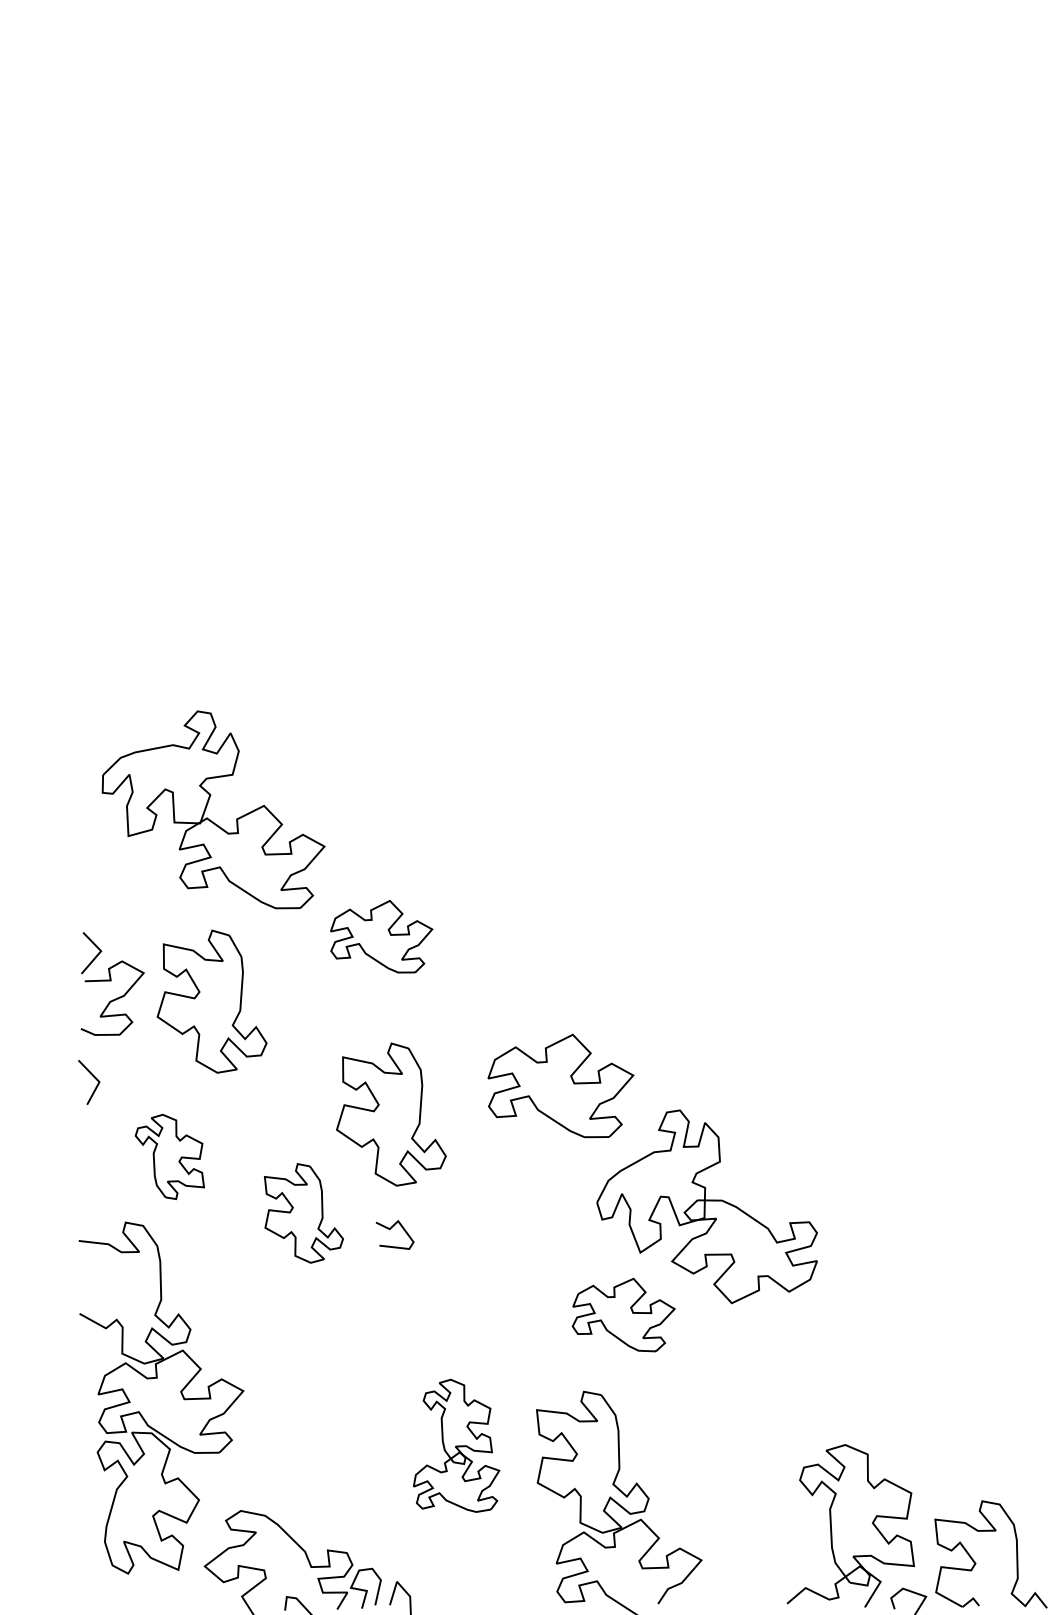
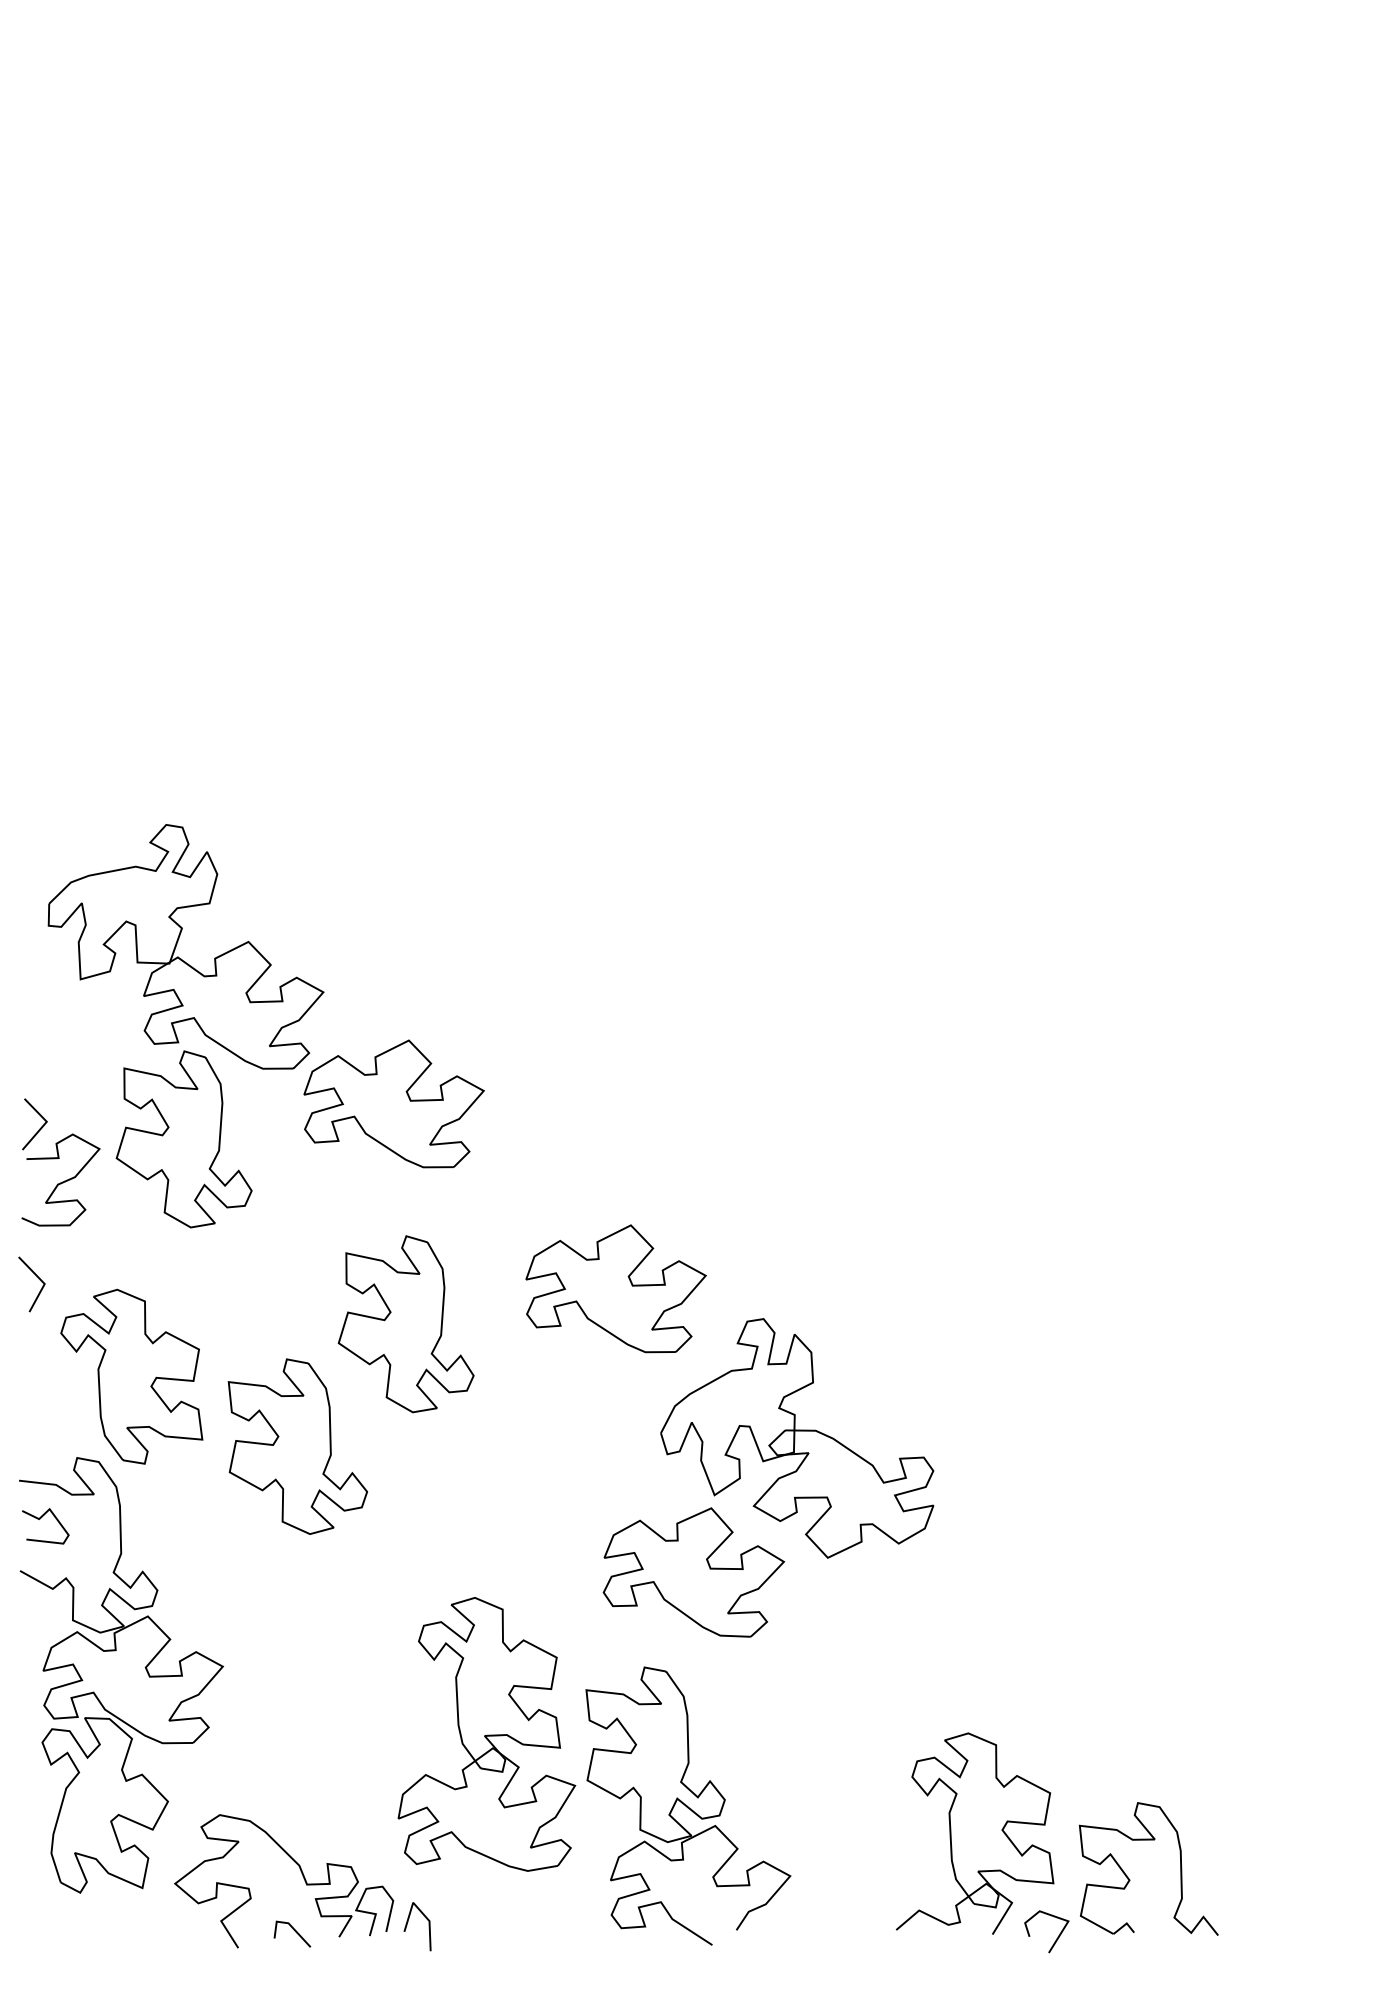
part: (381, 936) -> (393, 1103), size x1.43
part: (211, 1001) -> (183, 1139), moved
part: (169, 1156) -> (131, 1376), size x1.67
part: (303, 1213) -> (297, 1446), size x1.43
curve: (390, 1229) -> (40, 1519), moved
part: (623, 1315) -> (693, 1572), size x1.43
part: (456, 1445) -> (486, 1734), size x1.67

